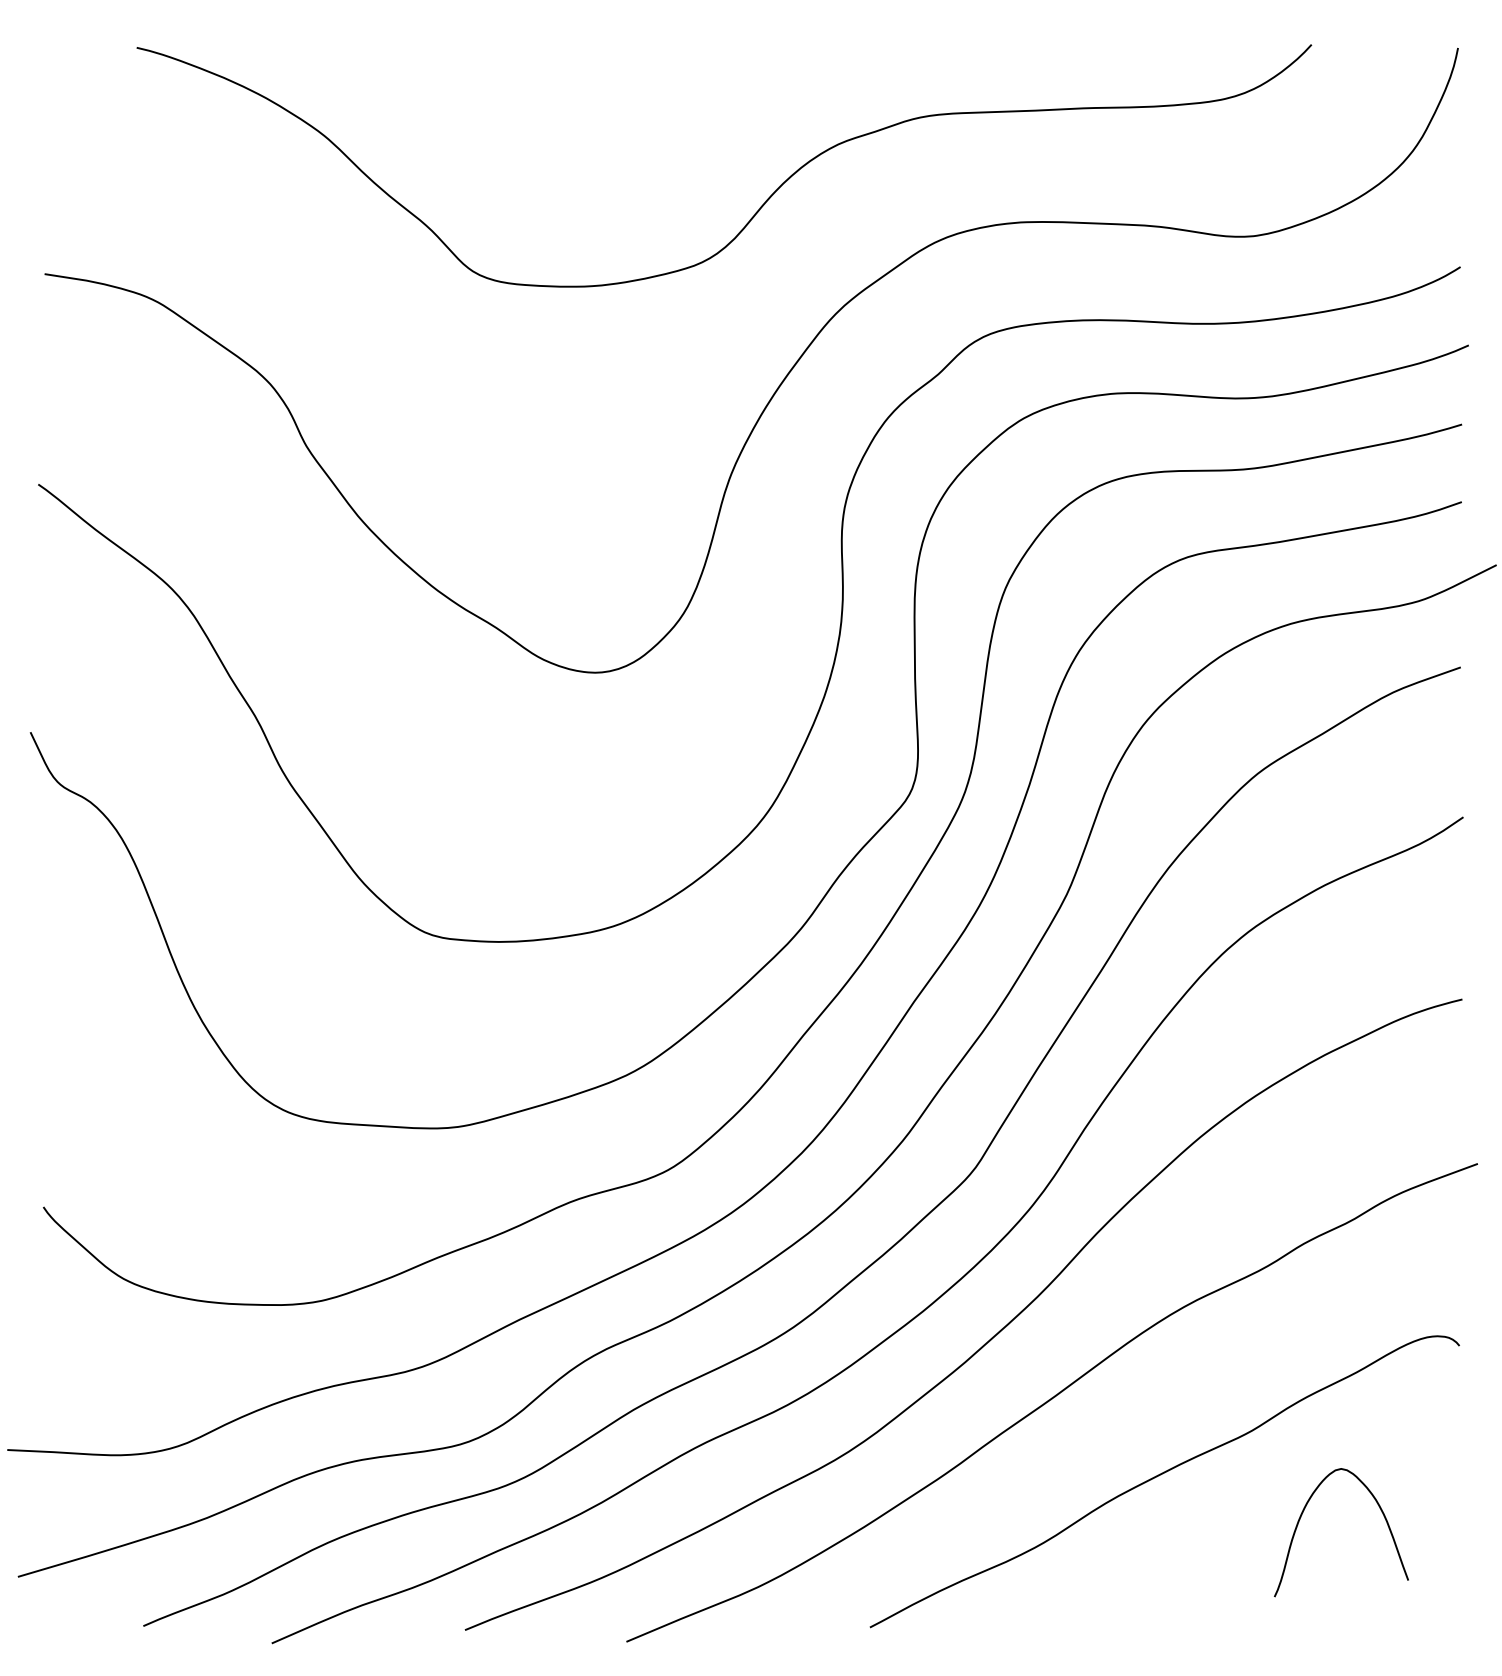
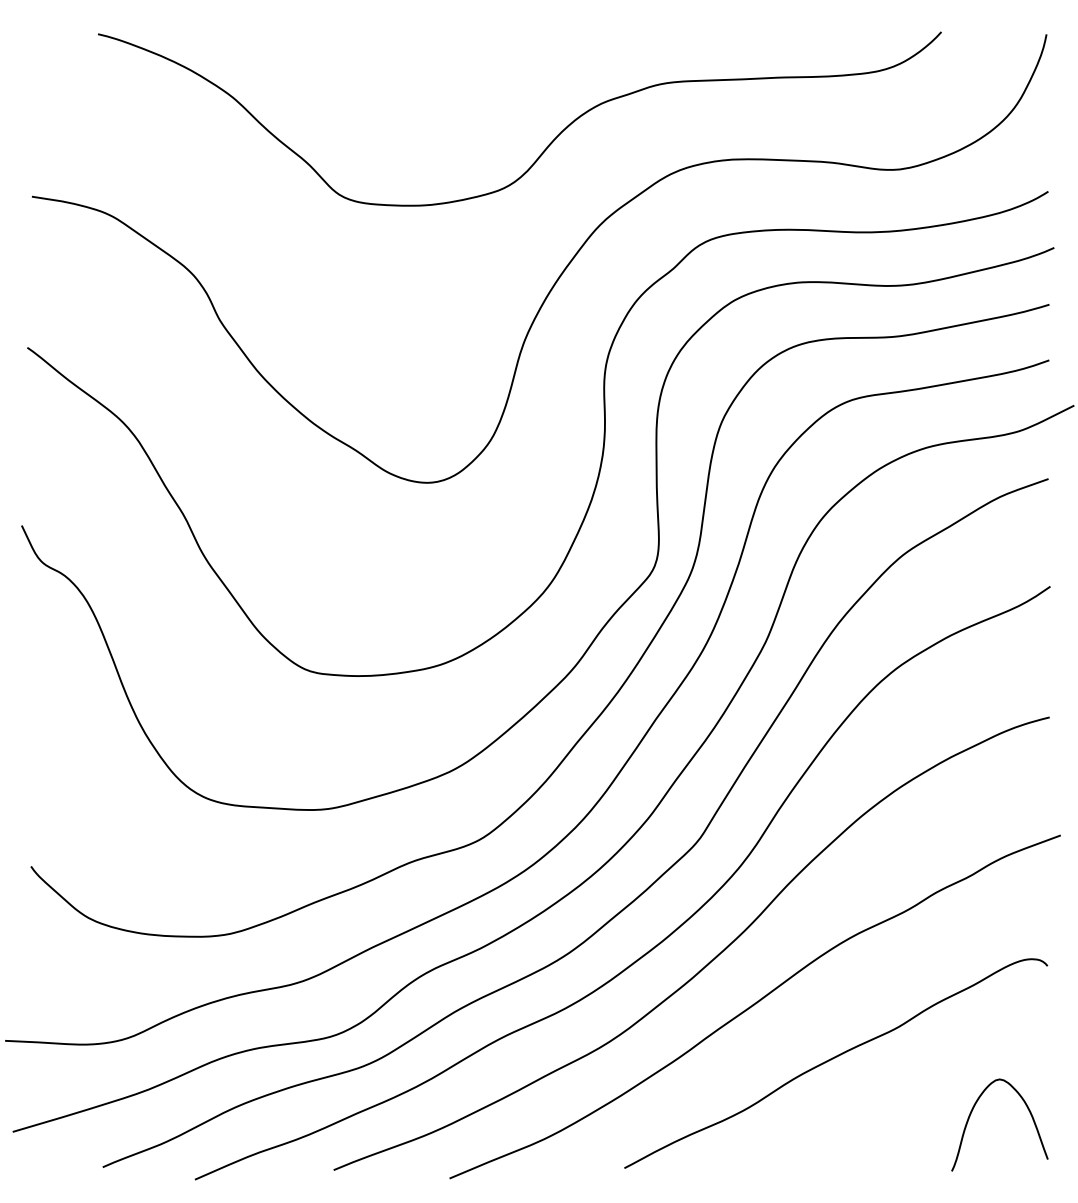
curve: (1303, 1514) -> (972, 1112), moved

